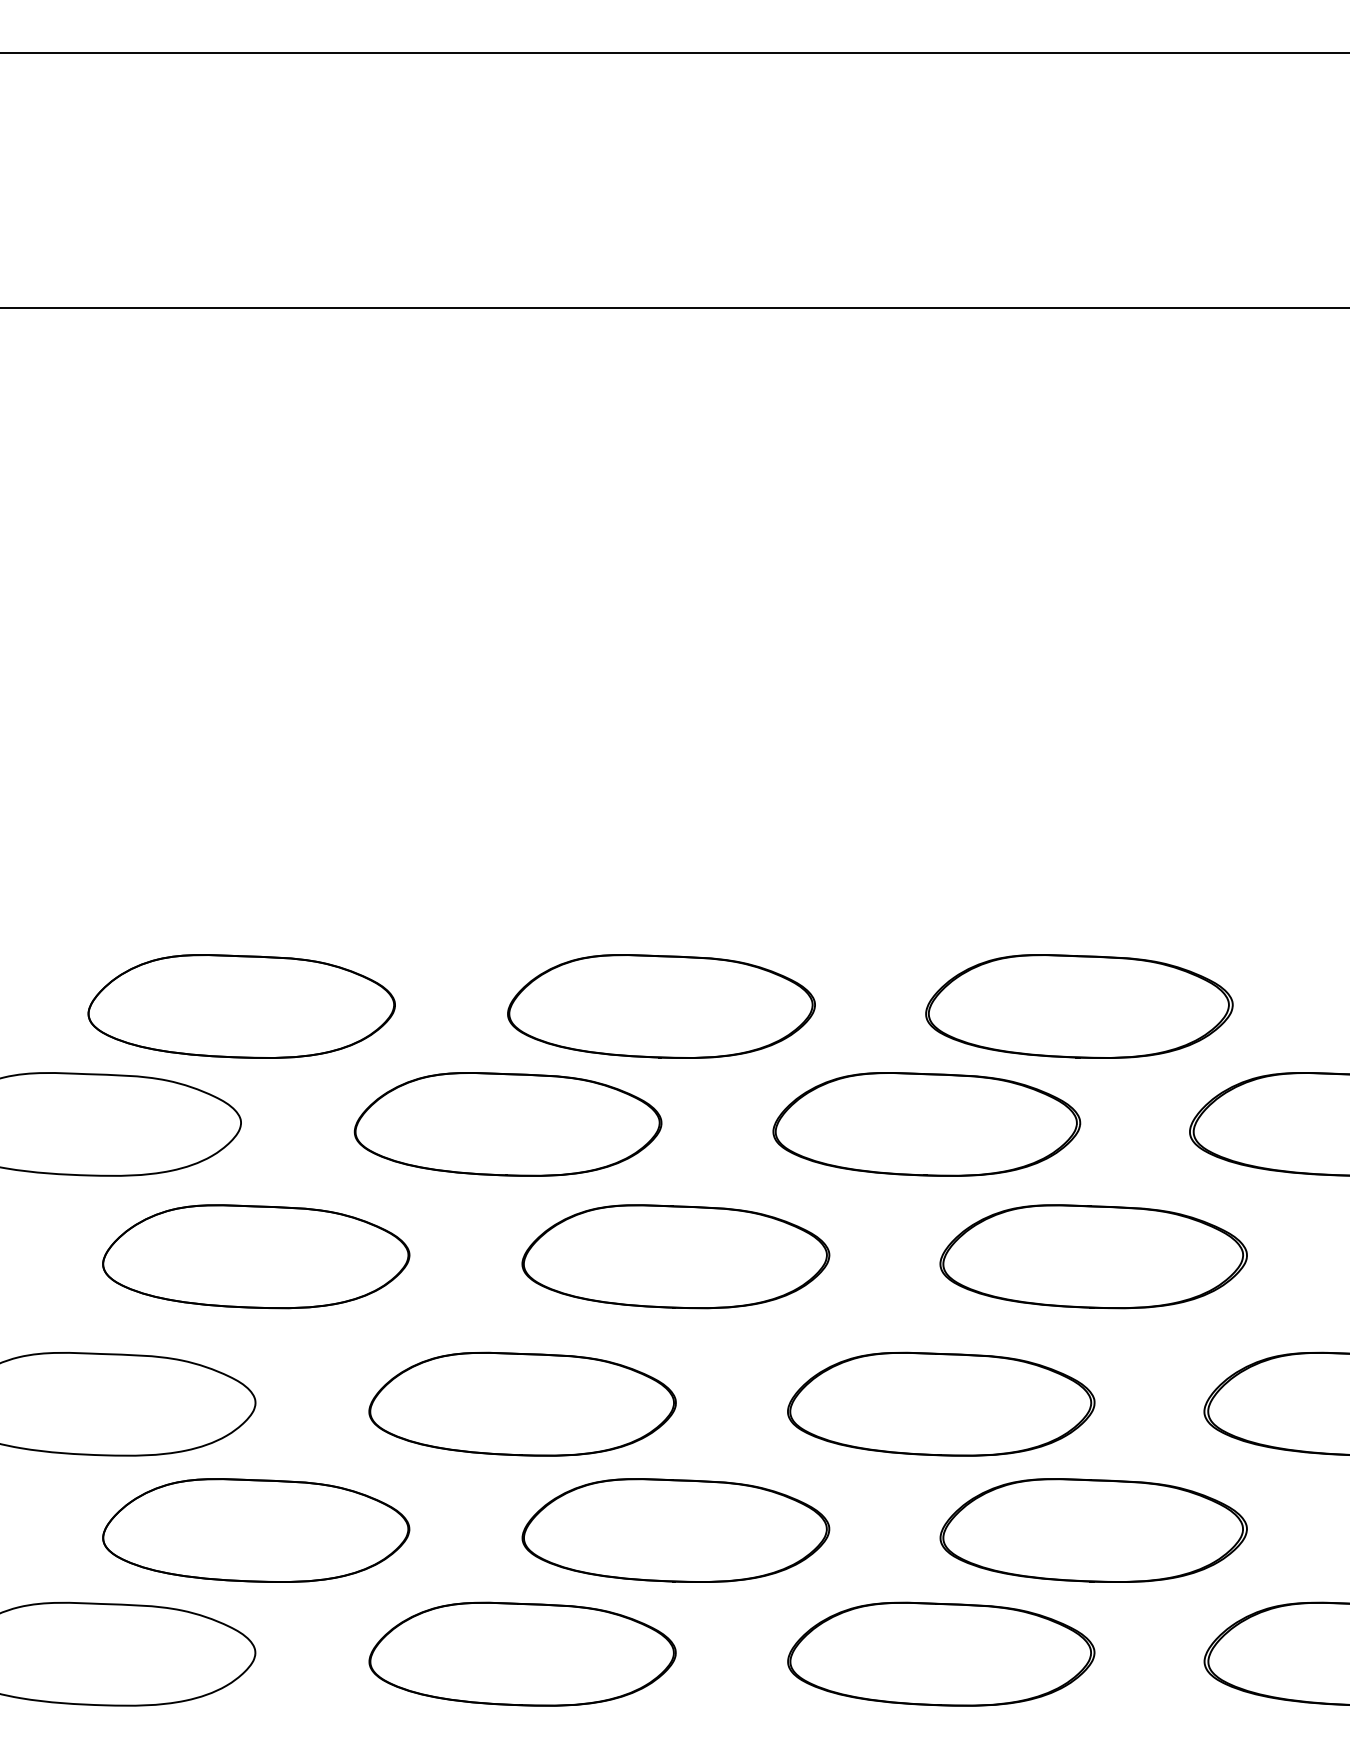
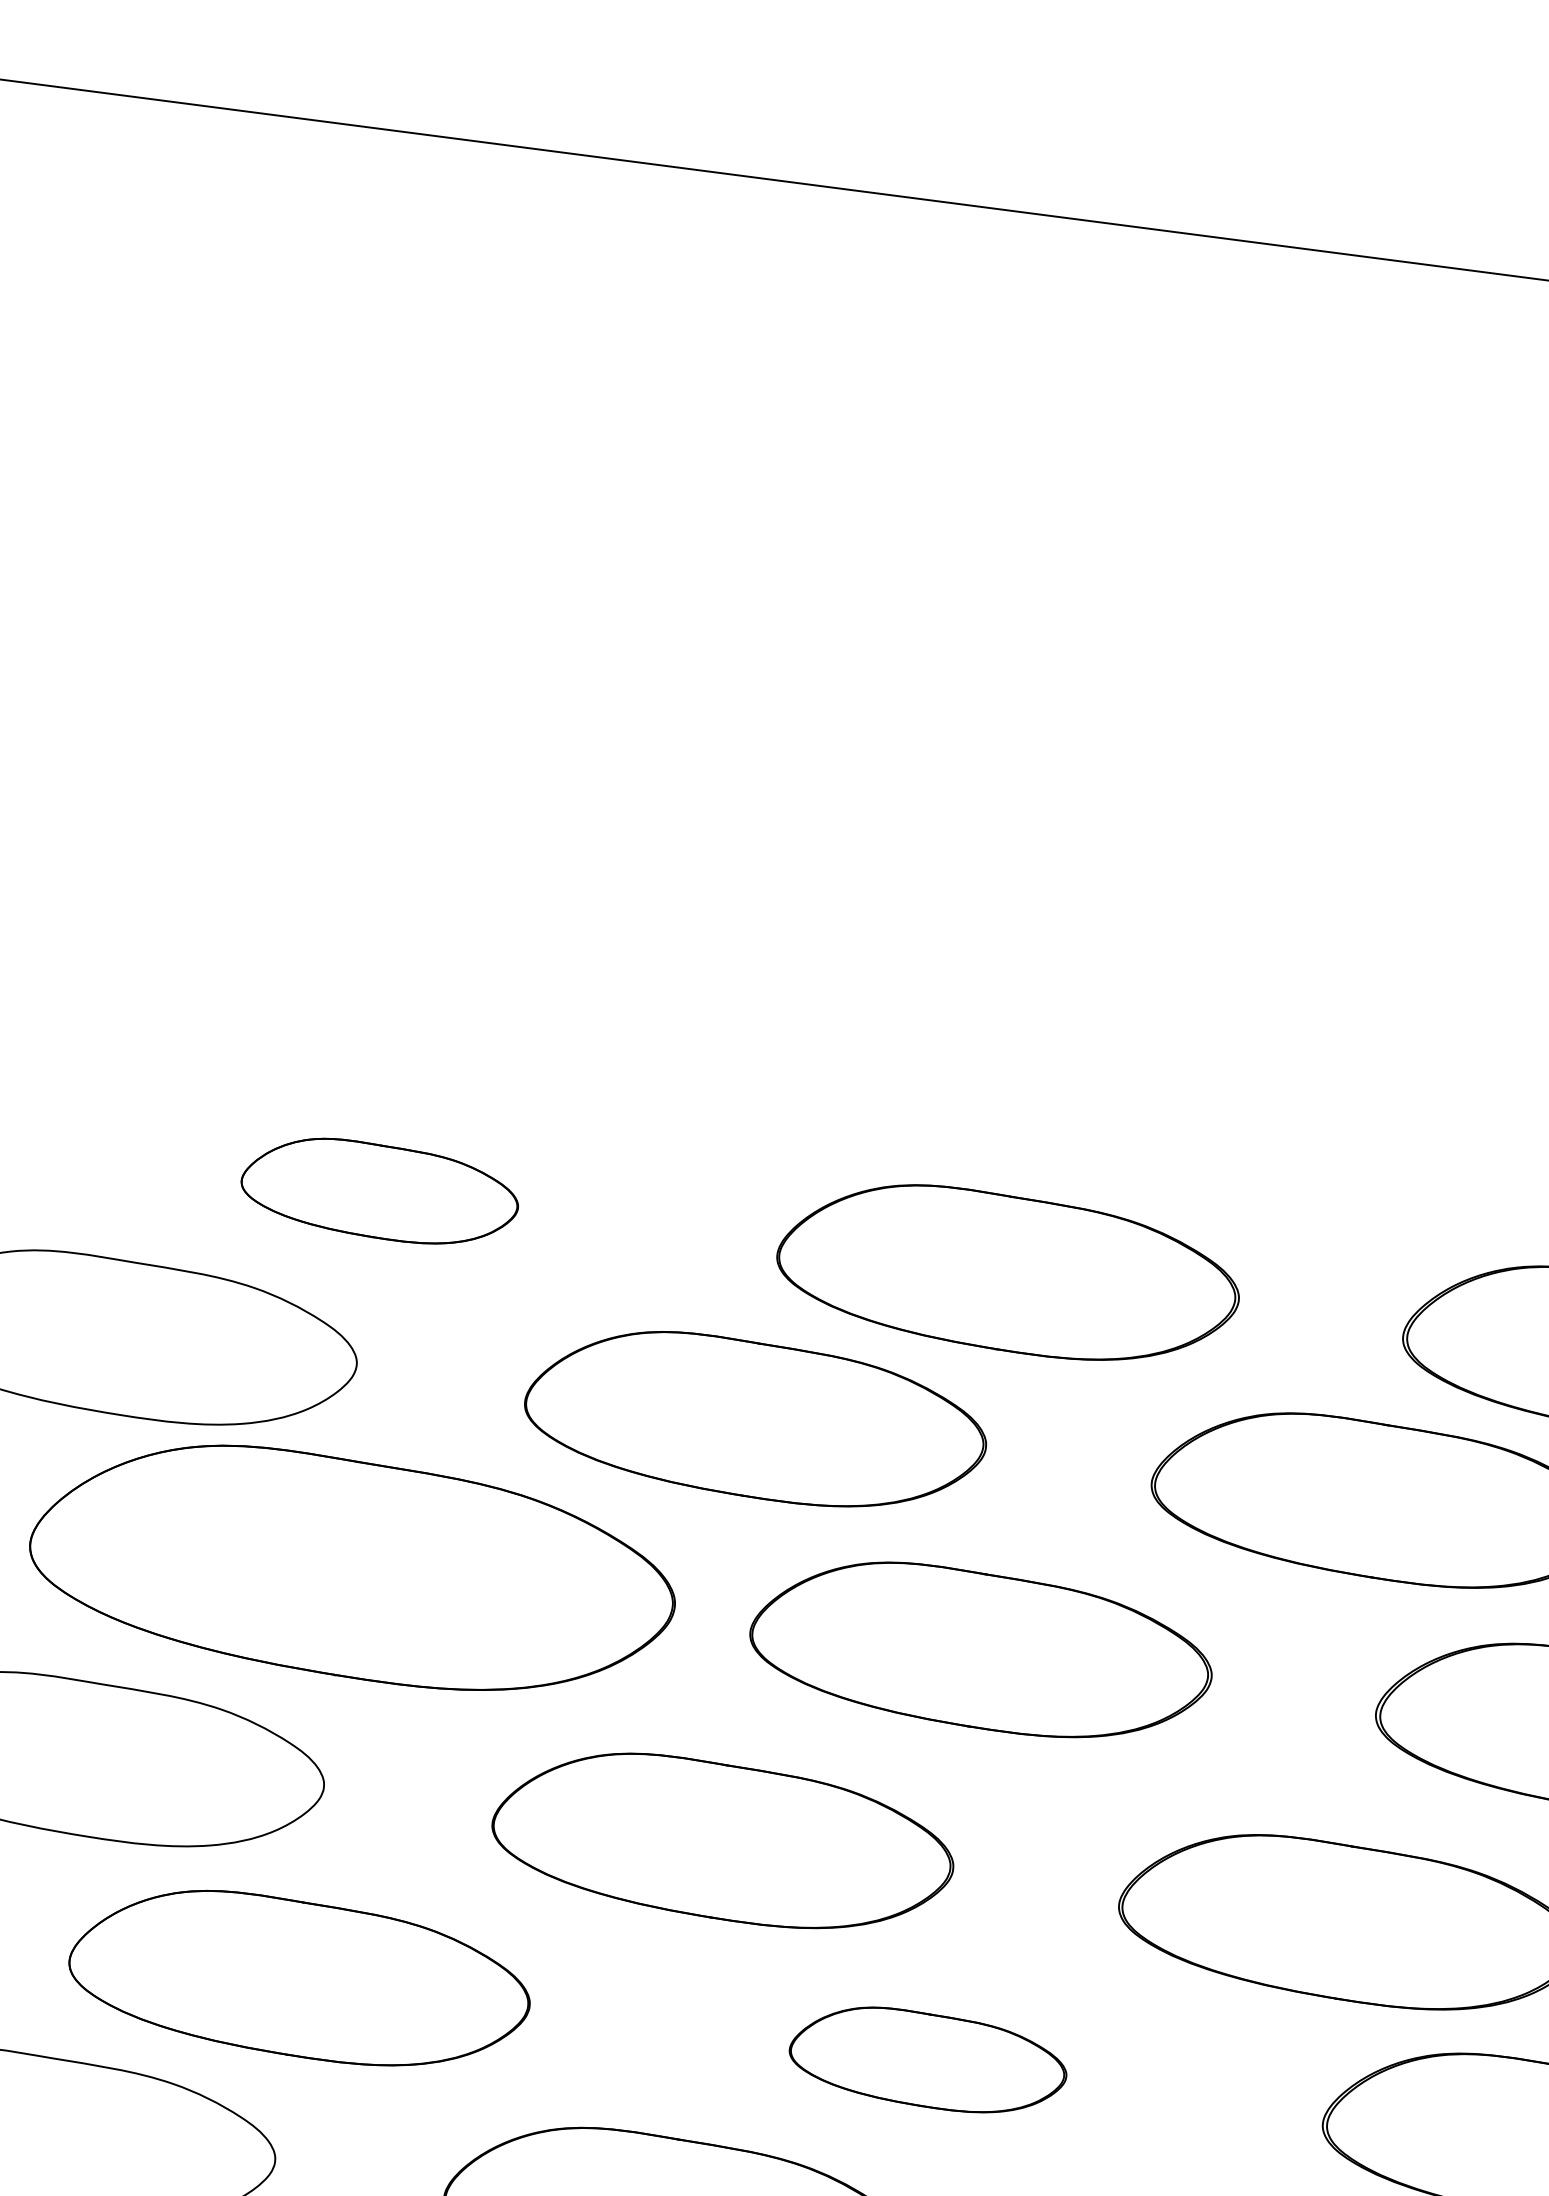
part: (241, 1006) -> (379, 1191), size x0.6
part: (256, 1256) -> (353, 1568), size x1.4
part: (675, 1530) -> (927, 2060), size x0.6

